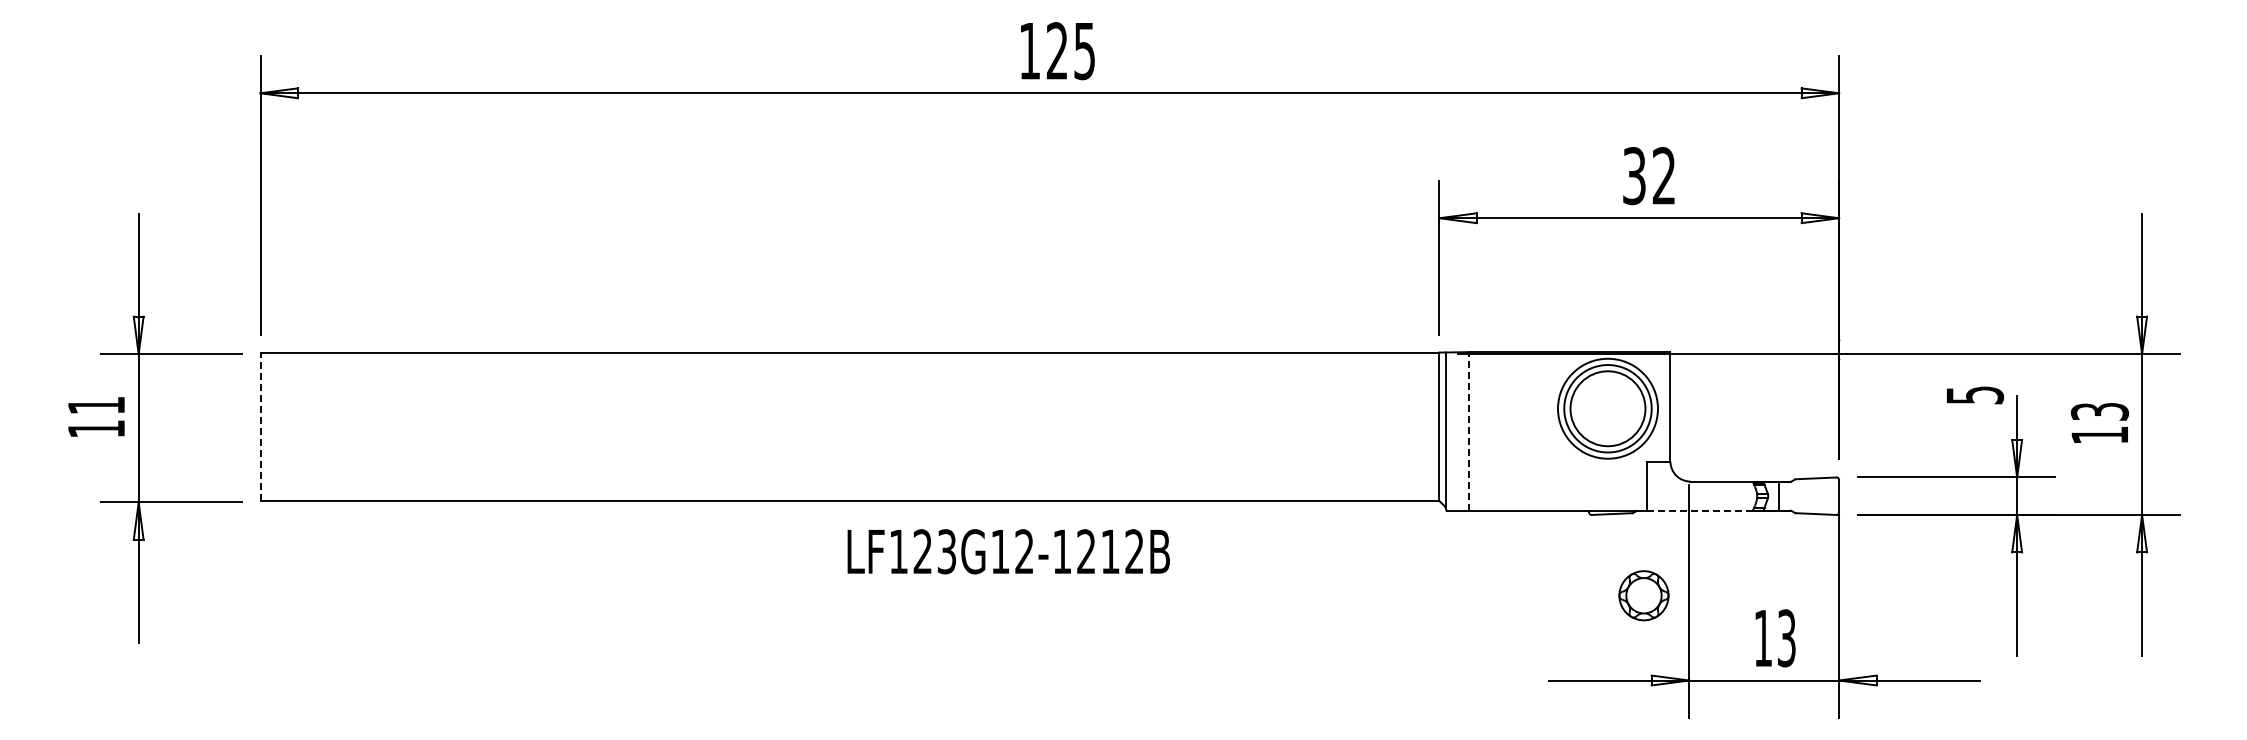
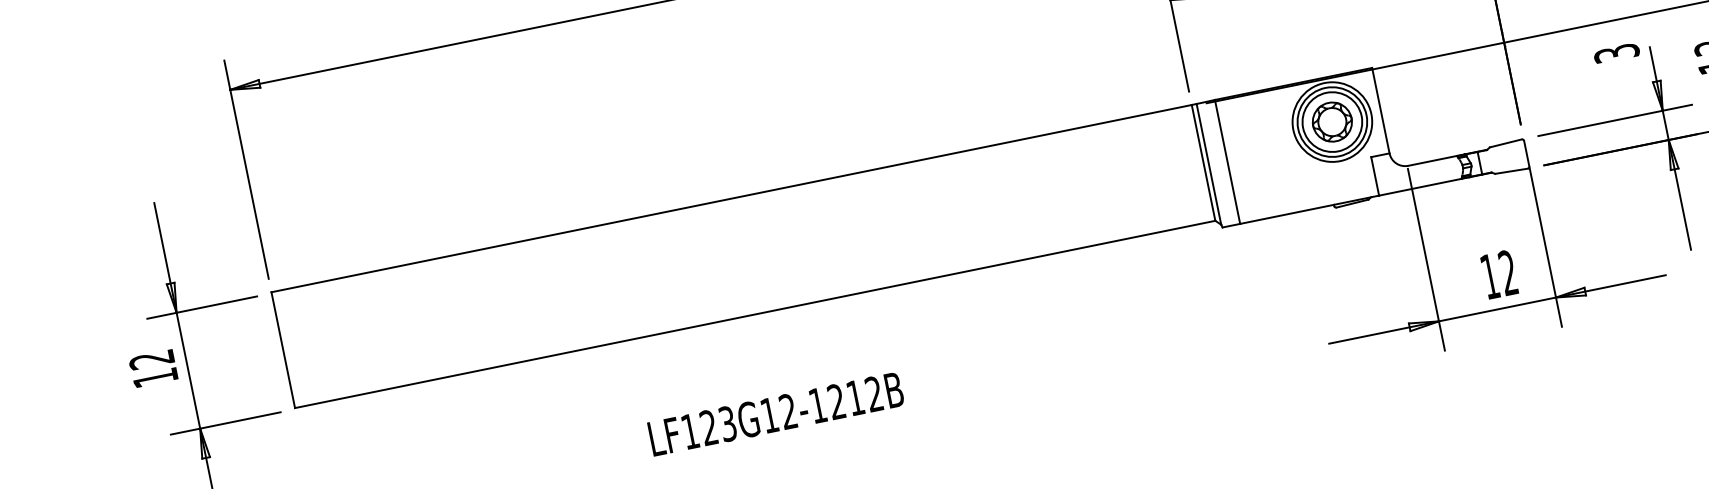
text: (1974, 394) -> (1616, 52), 5 -> 3
text: (95, 405) -> (151, 359), 11 -> 12
line: (260, 426) -> (283, 349), dashed -> solid
line: (1469, 431) -> (1227, 161), dashed -> solid
line: (1699, 510) -> (1419, 187), dashed -> solid
text: (1008, 551) -> (775, 413), moved
part: (1643, 595) -> (1331, 121), moved
text: (1786, 638) -> (1508, 273), 13 -> 12

